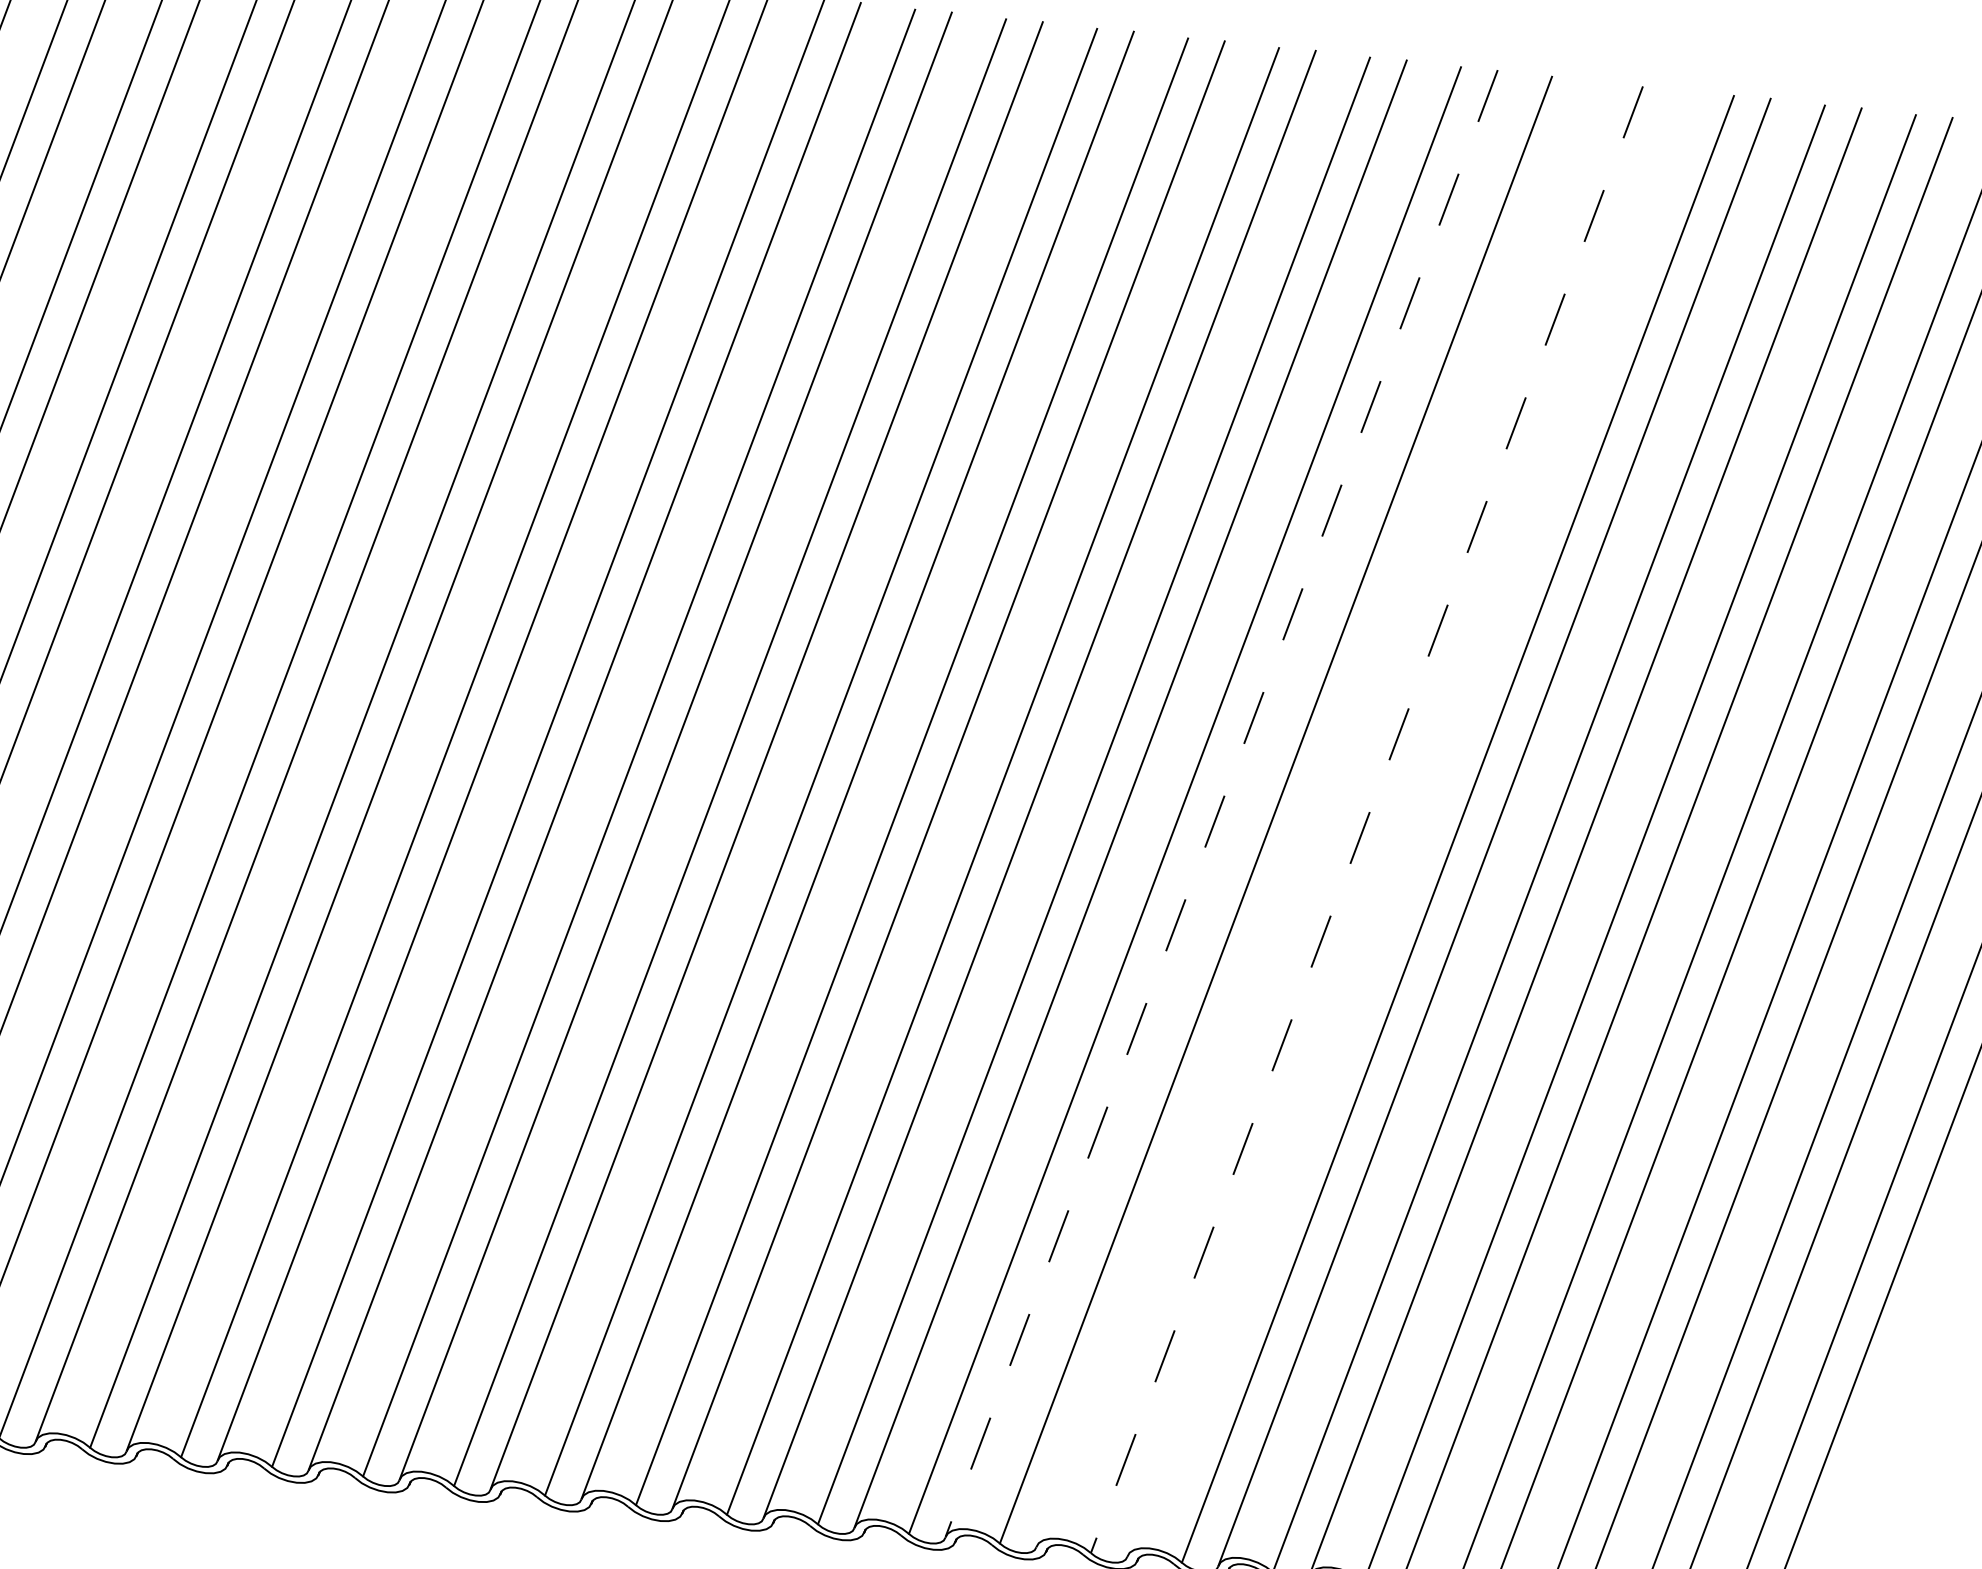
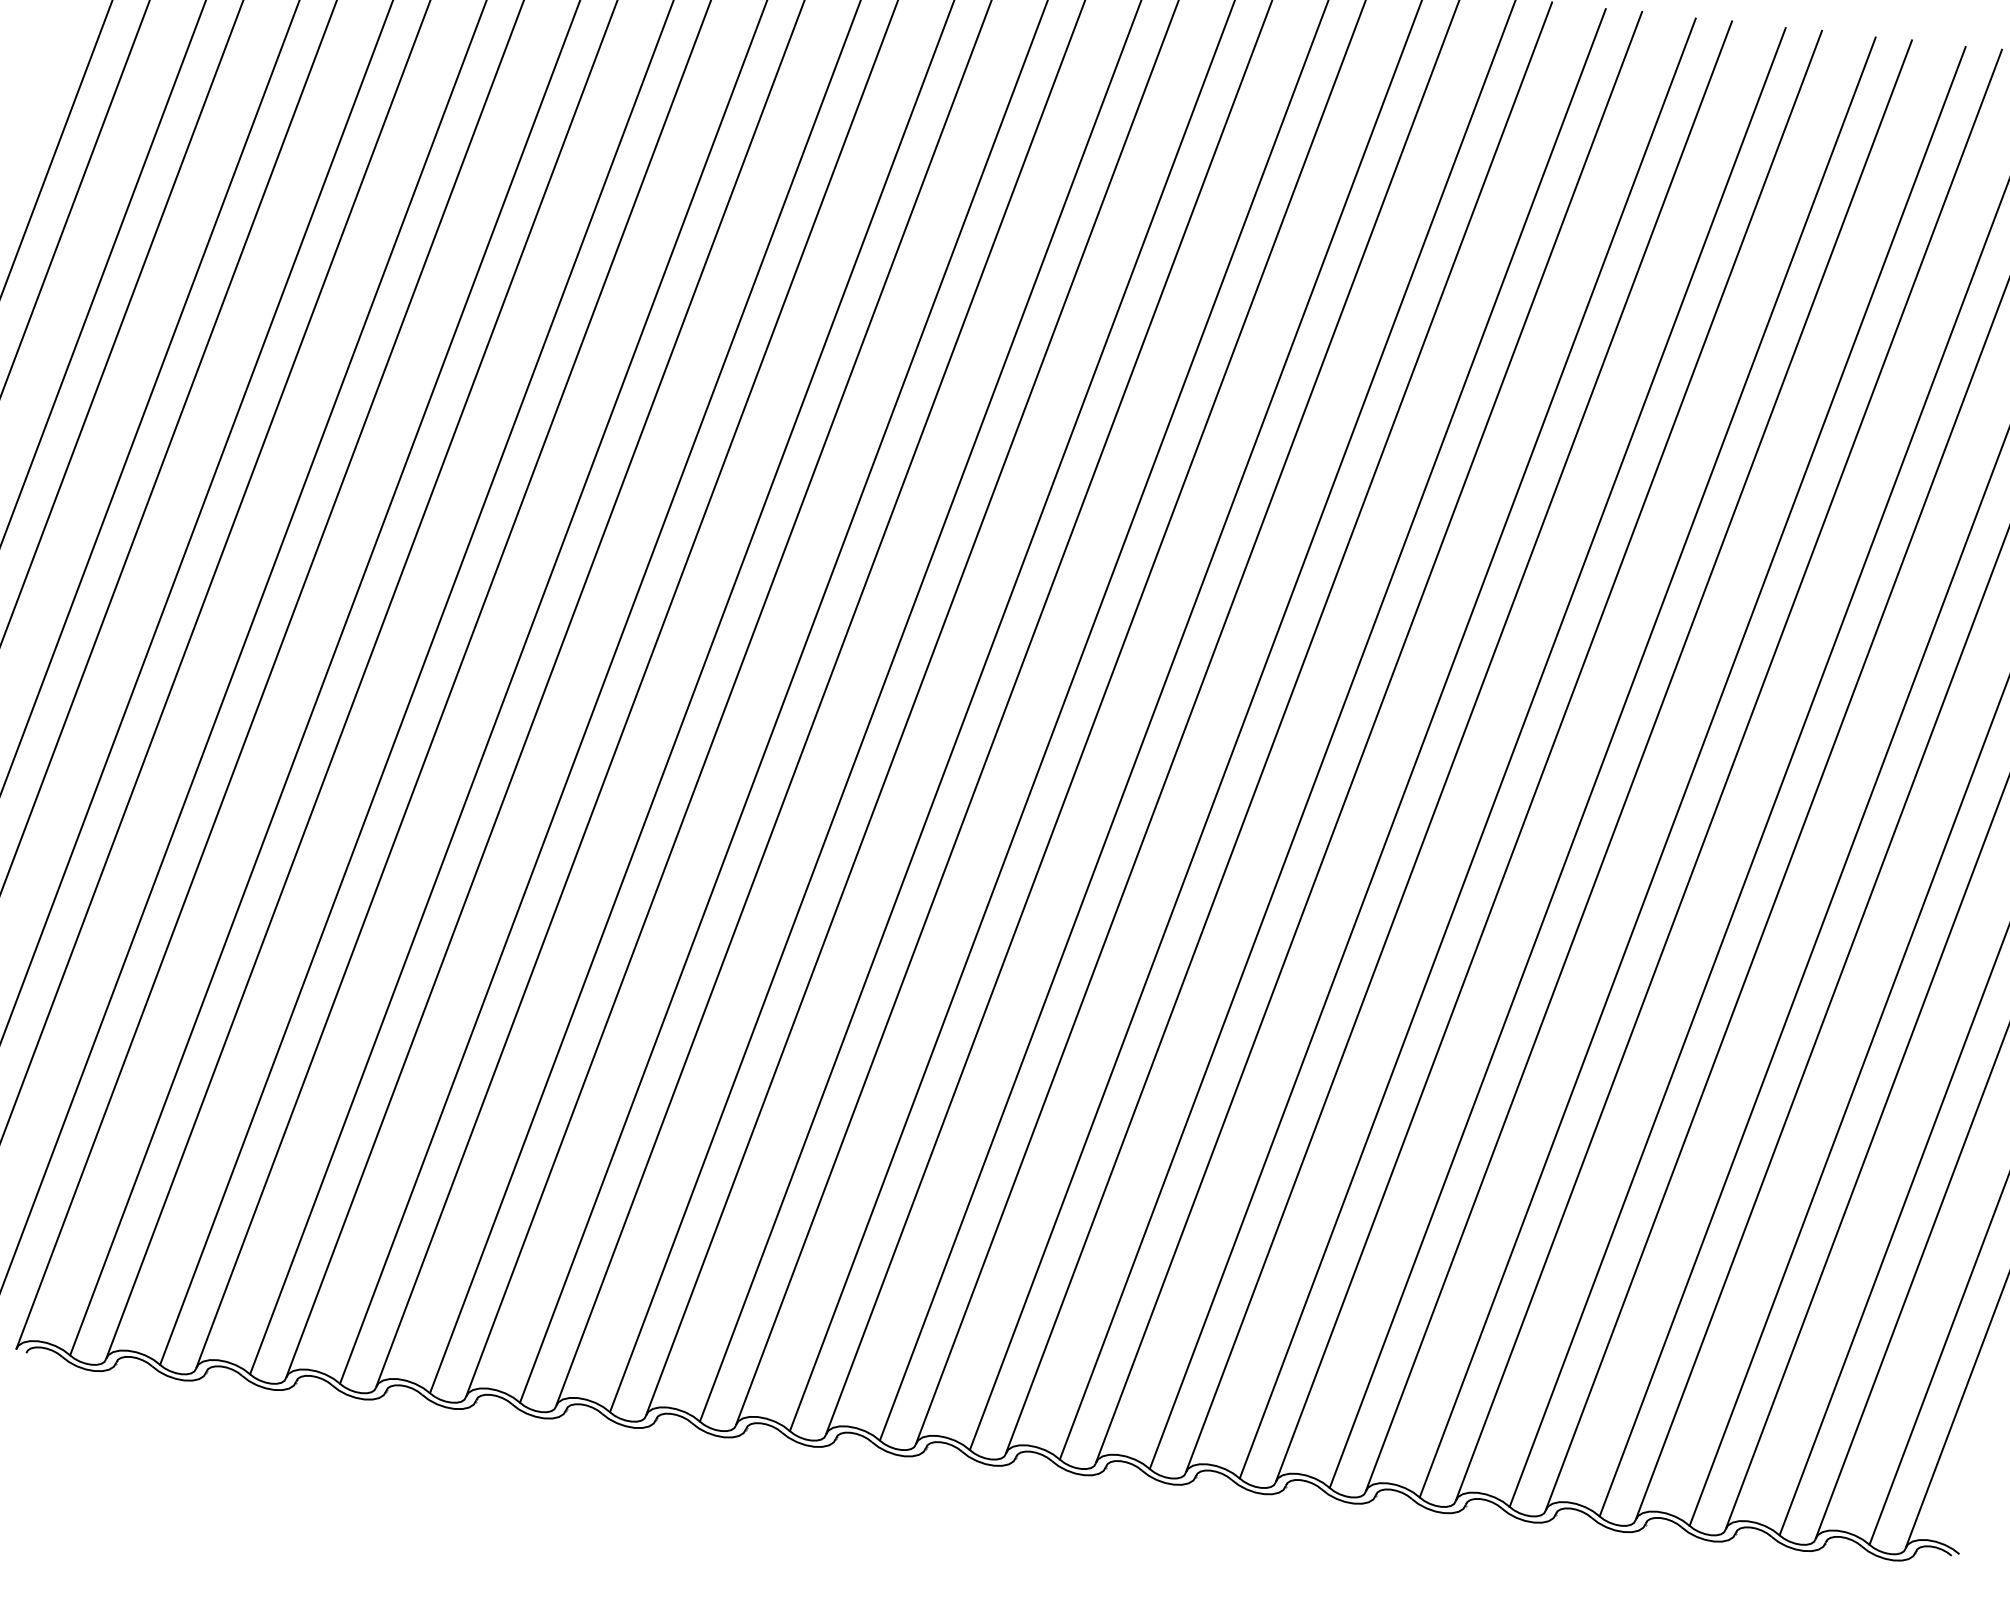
line: (1222, 803) -> (1369, 737), dashed -> solid
line: (1313, 812) -> (1459, 746), added
line: (1366, 819) -> (1512, 753), dashed -> solid
line: (1404, 821) -> (1549, 755), added

